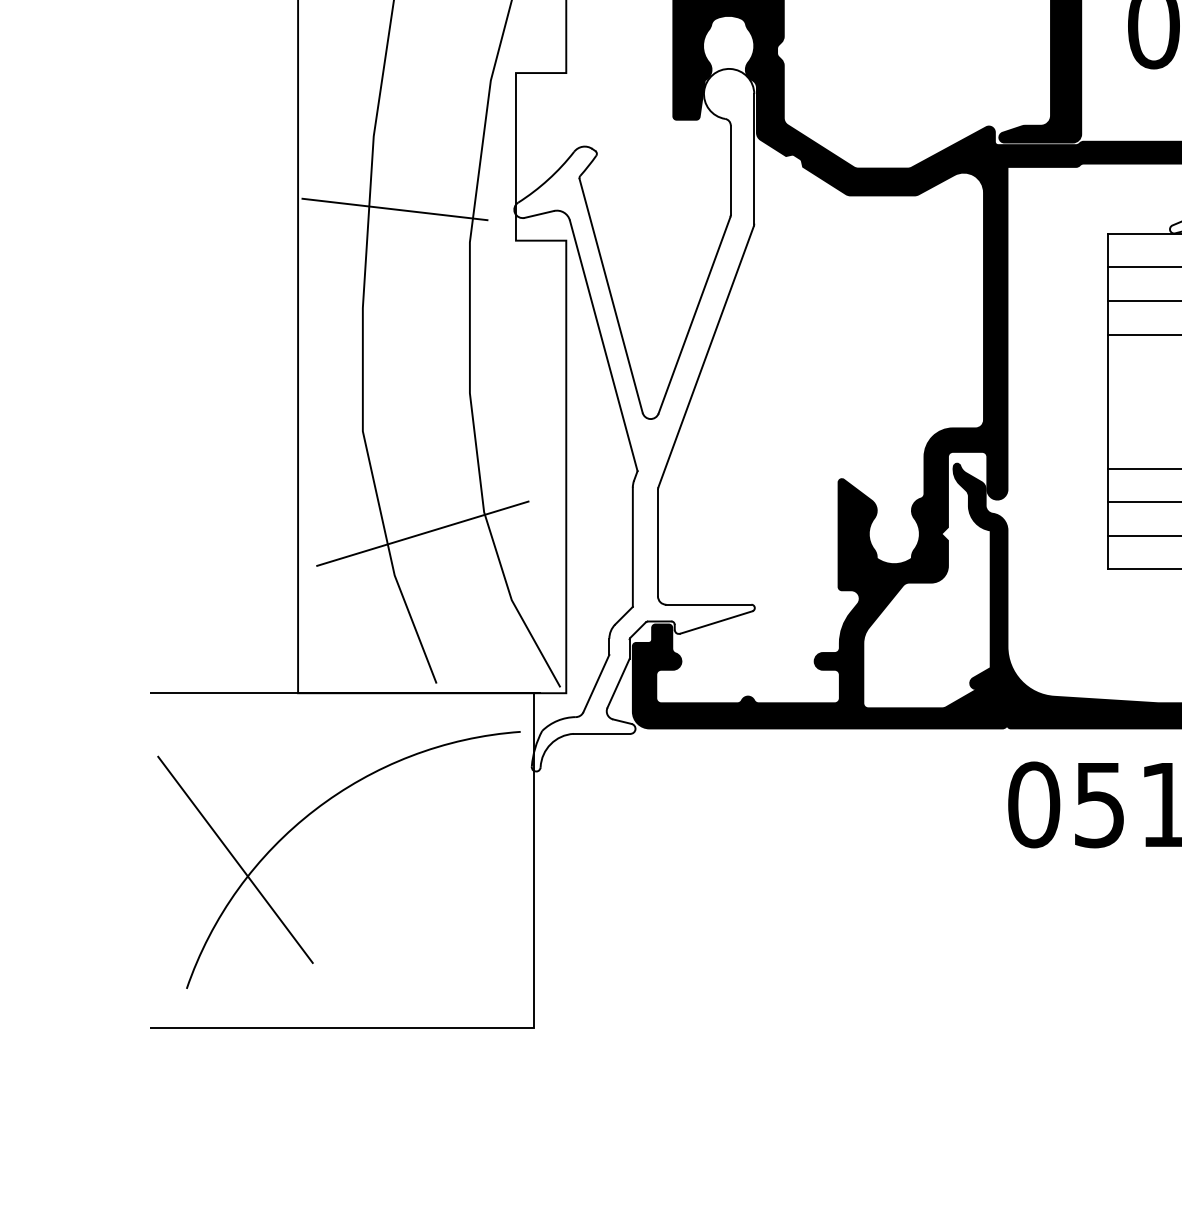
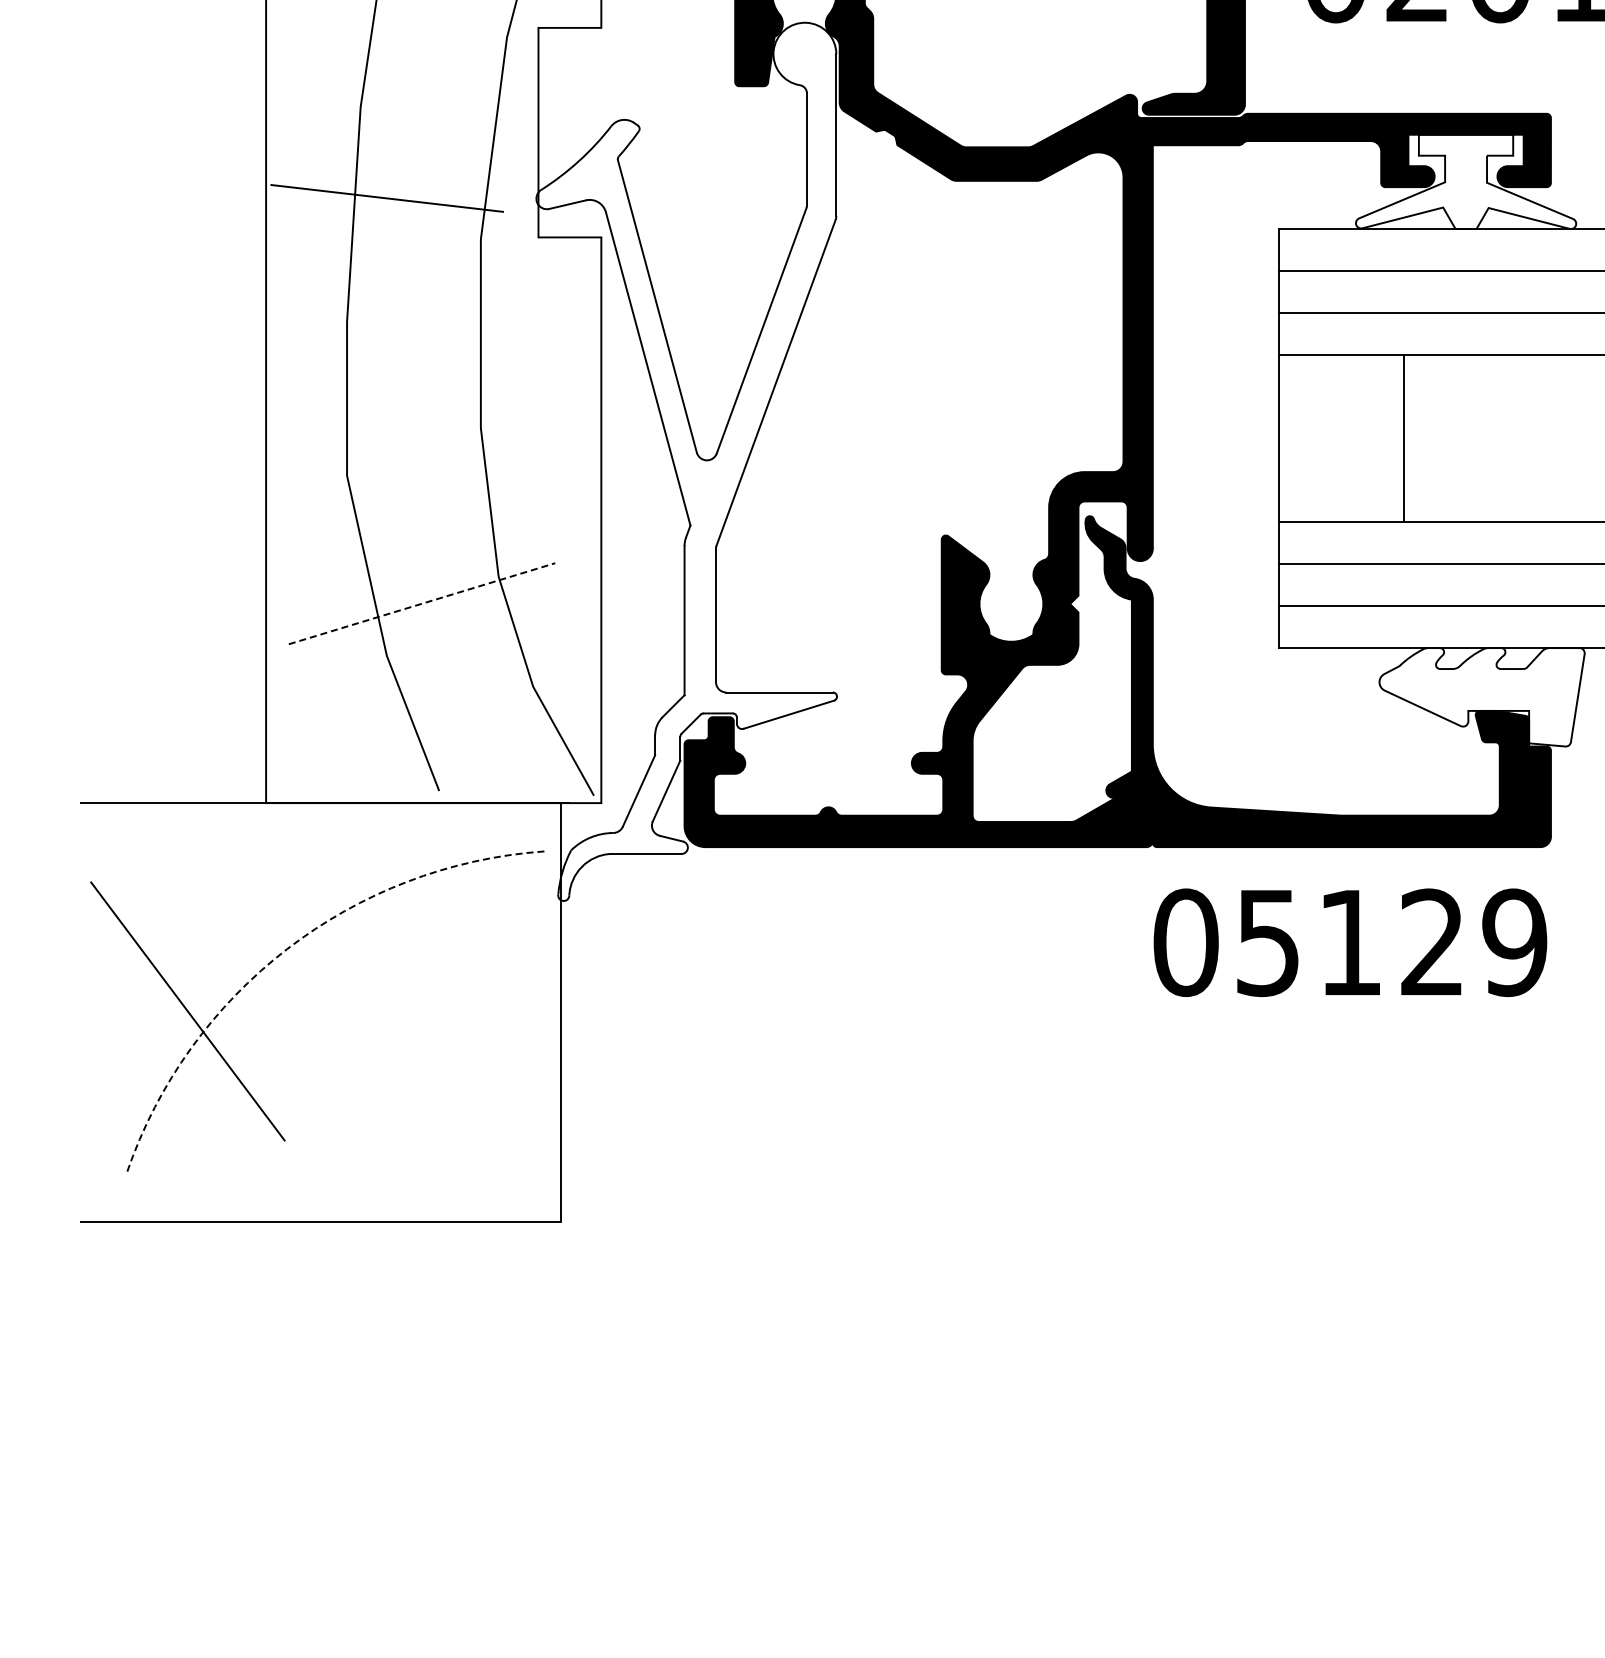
line: (423, 533) -> (422, 603), solid -> dashed
line: (315, 810) -> (287, 949), solid -> dashed

